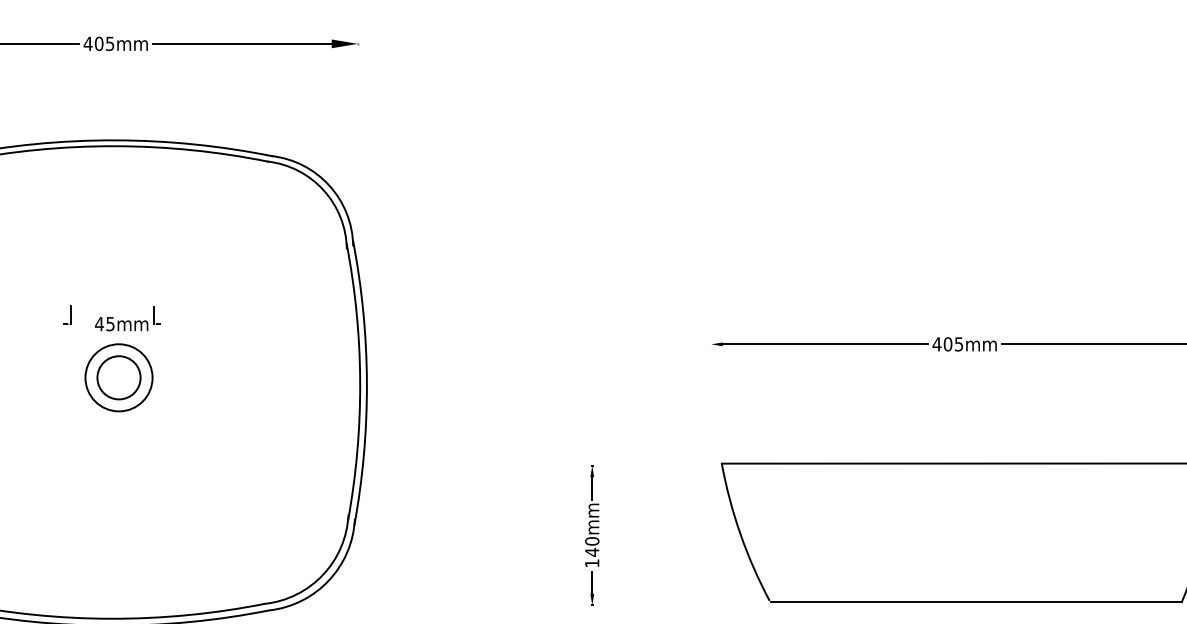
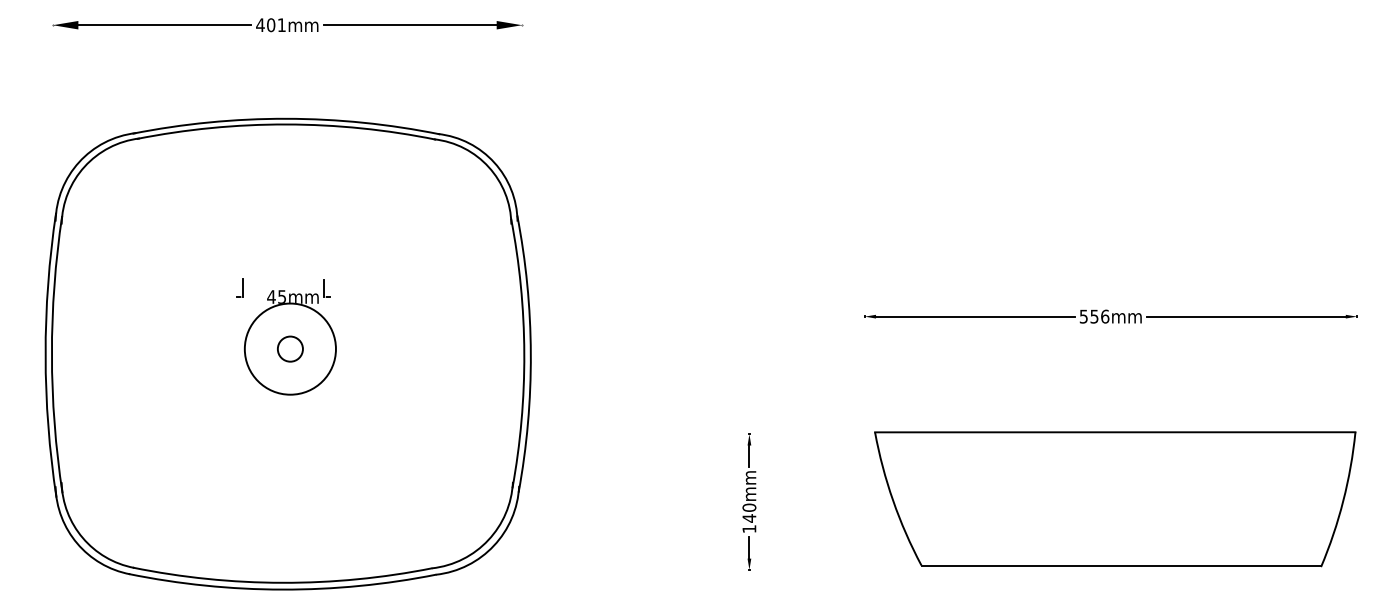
text: (109, 44) -> (281, 25), 405mm -> 401mm
text: (948, 344) -> (1094, 316), 405mm -> 556mm
circle: (118, 377) -> (289, 348), size x1.4
circle: (119, 378) -> (290, 349), size x0.6

